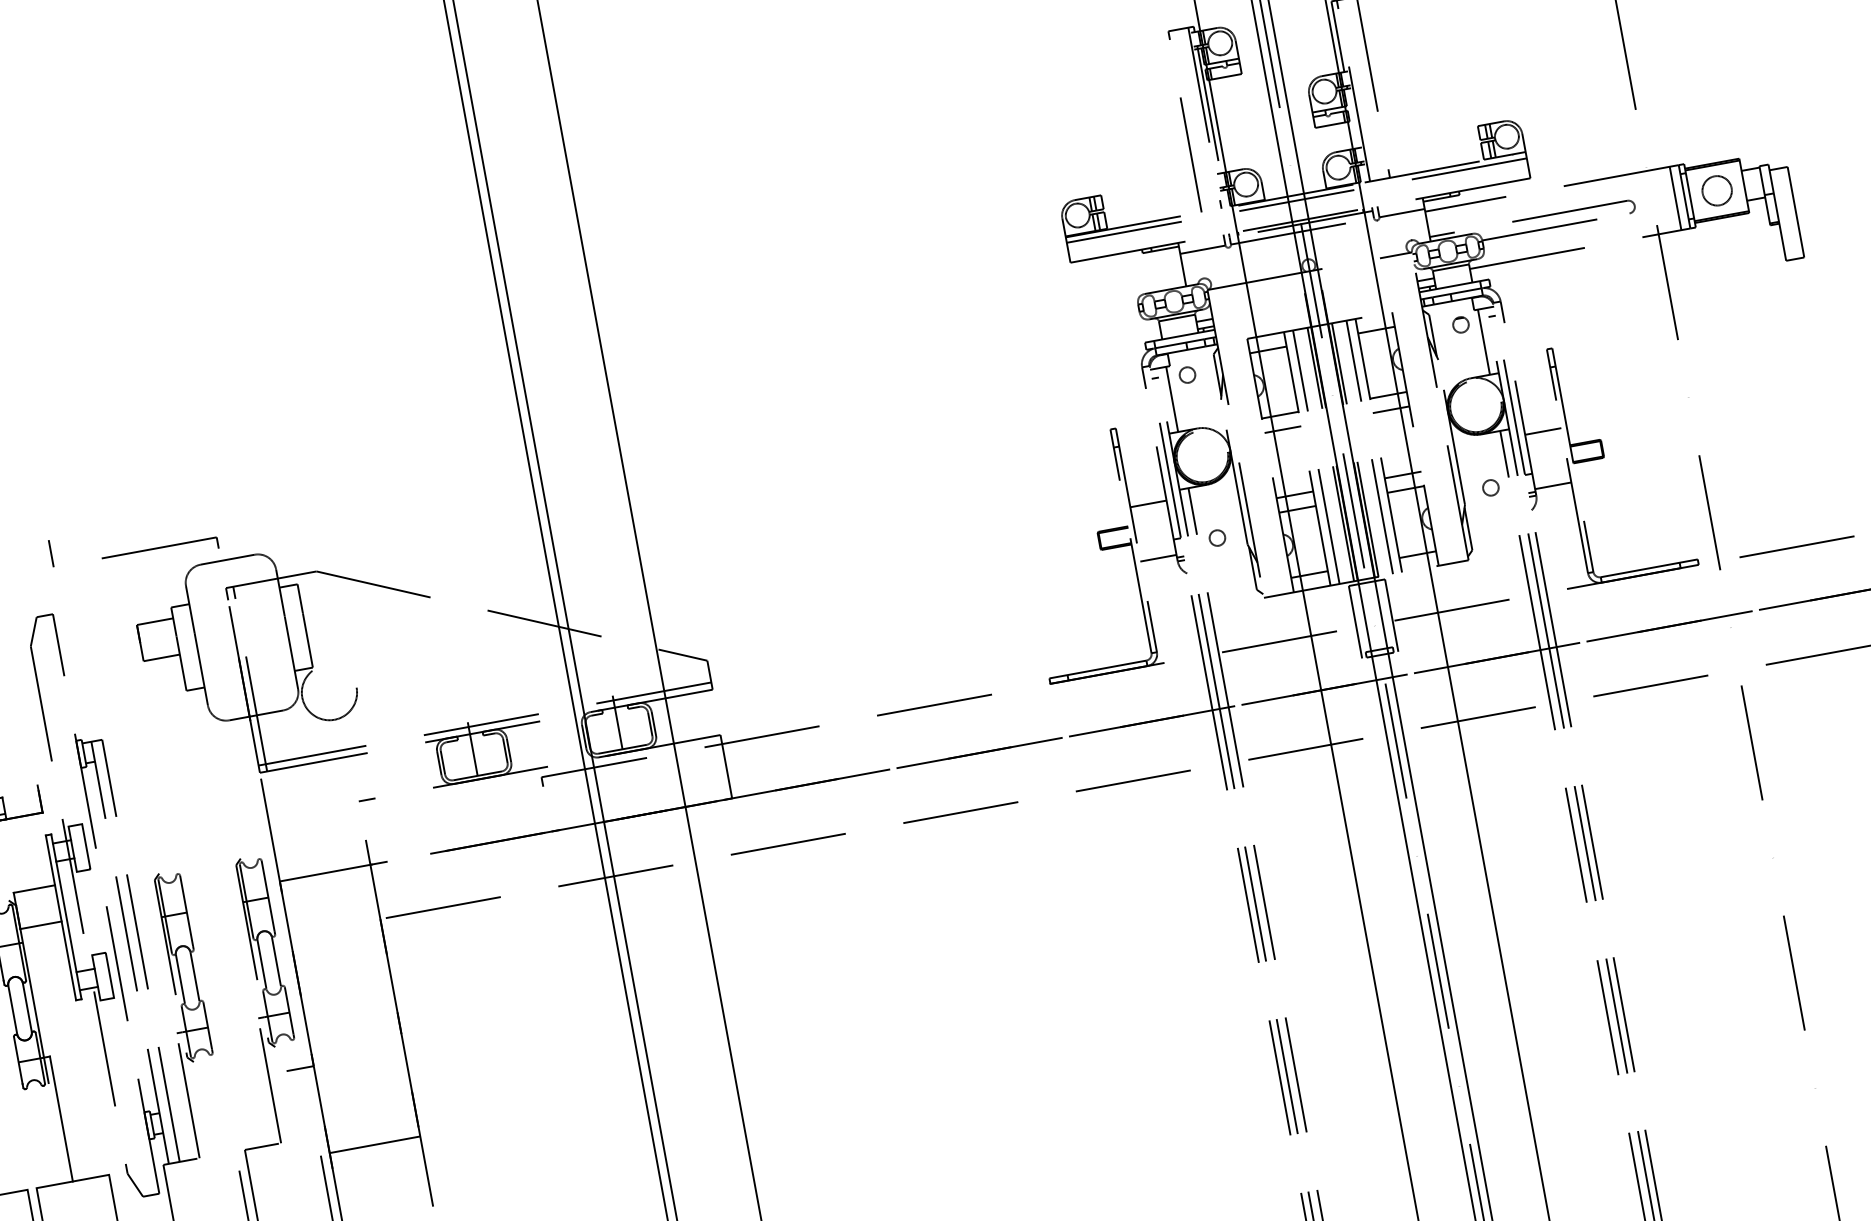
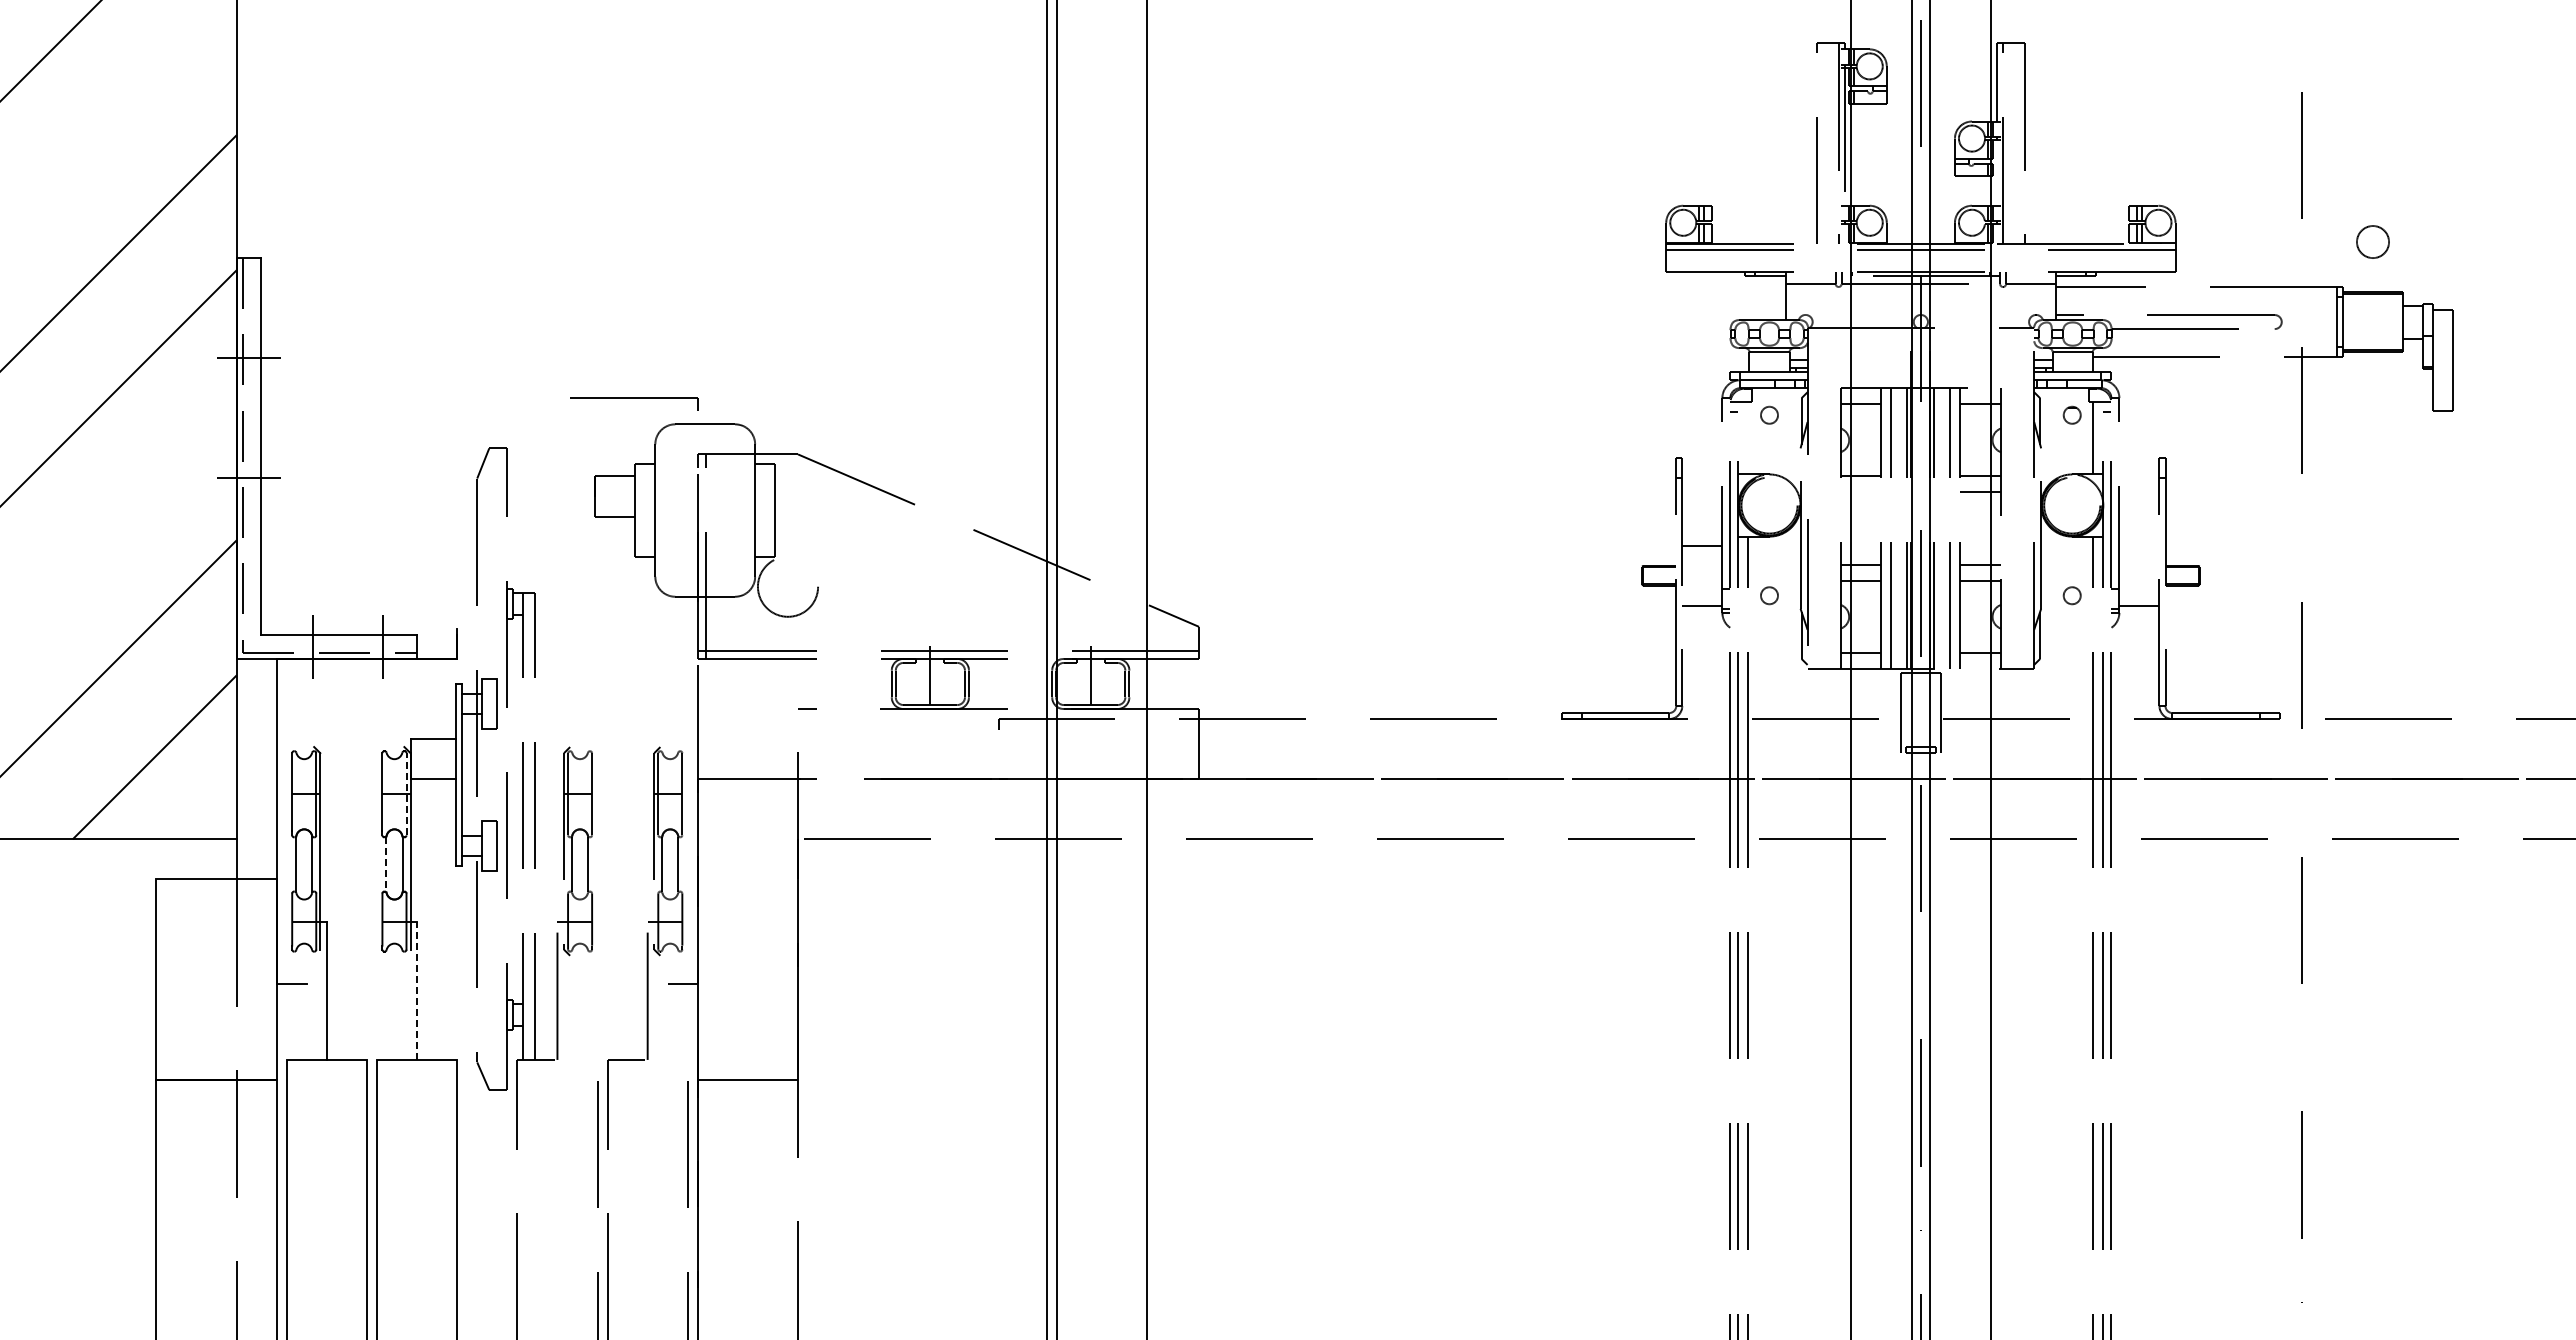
circle: (1716, 190) -> (2372, 241), moved
line: (1675, 198) -> (2326, 321), removed
line: (1172, 399) -> (1748, 438), removed
line: (1282, 429) -> (1860, 492), removed
line: (1543, 431) -> (2139, 545), removed
line: (51, 553) -> (517, 383), removed
line: (19, 942) -> (406, 793), solid -> dashed
line: (12, 1010) -> (386, 864), solid -> dashed
line: (61, 1118) -> (417, 990), solid -> dashed

